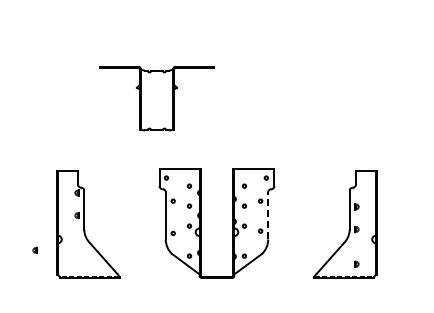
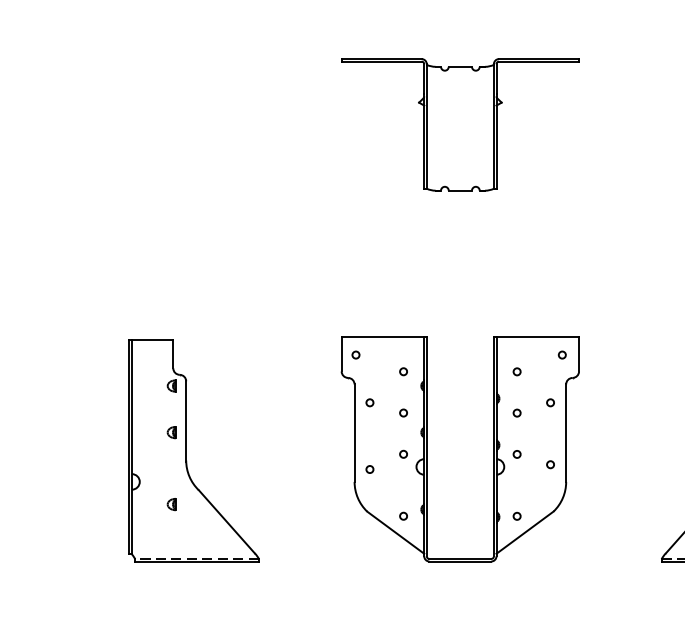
part: (156, 98) -> (459, 124), moved
line: (268, 215) -> (566, 432), dashed -> solid
part: (34, 249) -> (170, 502), moved

